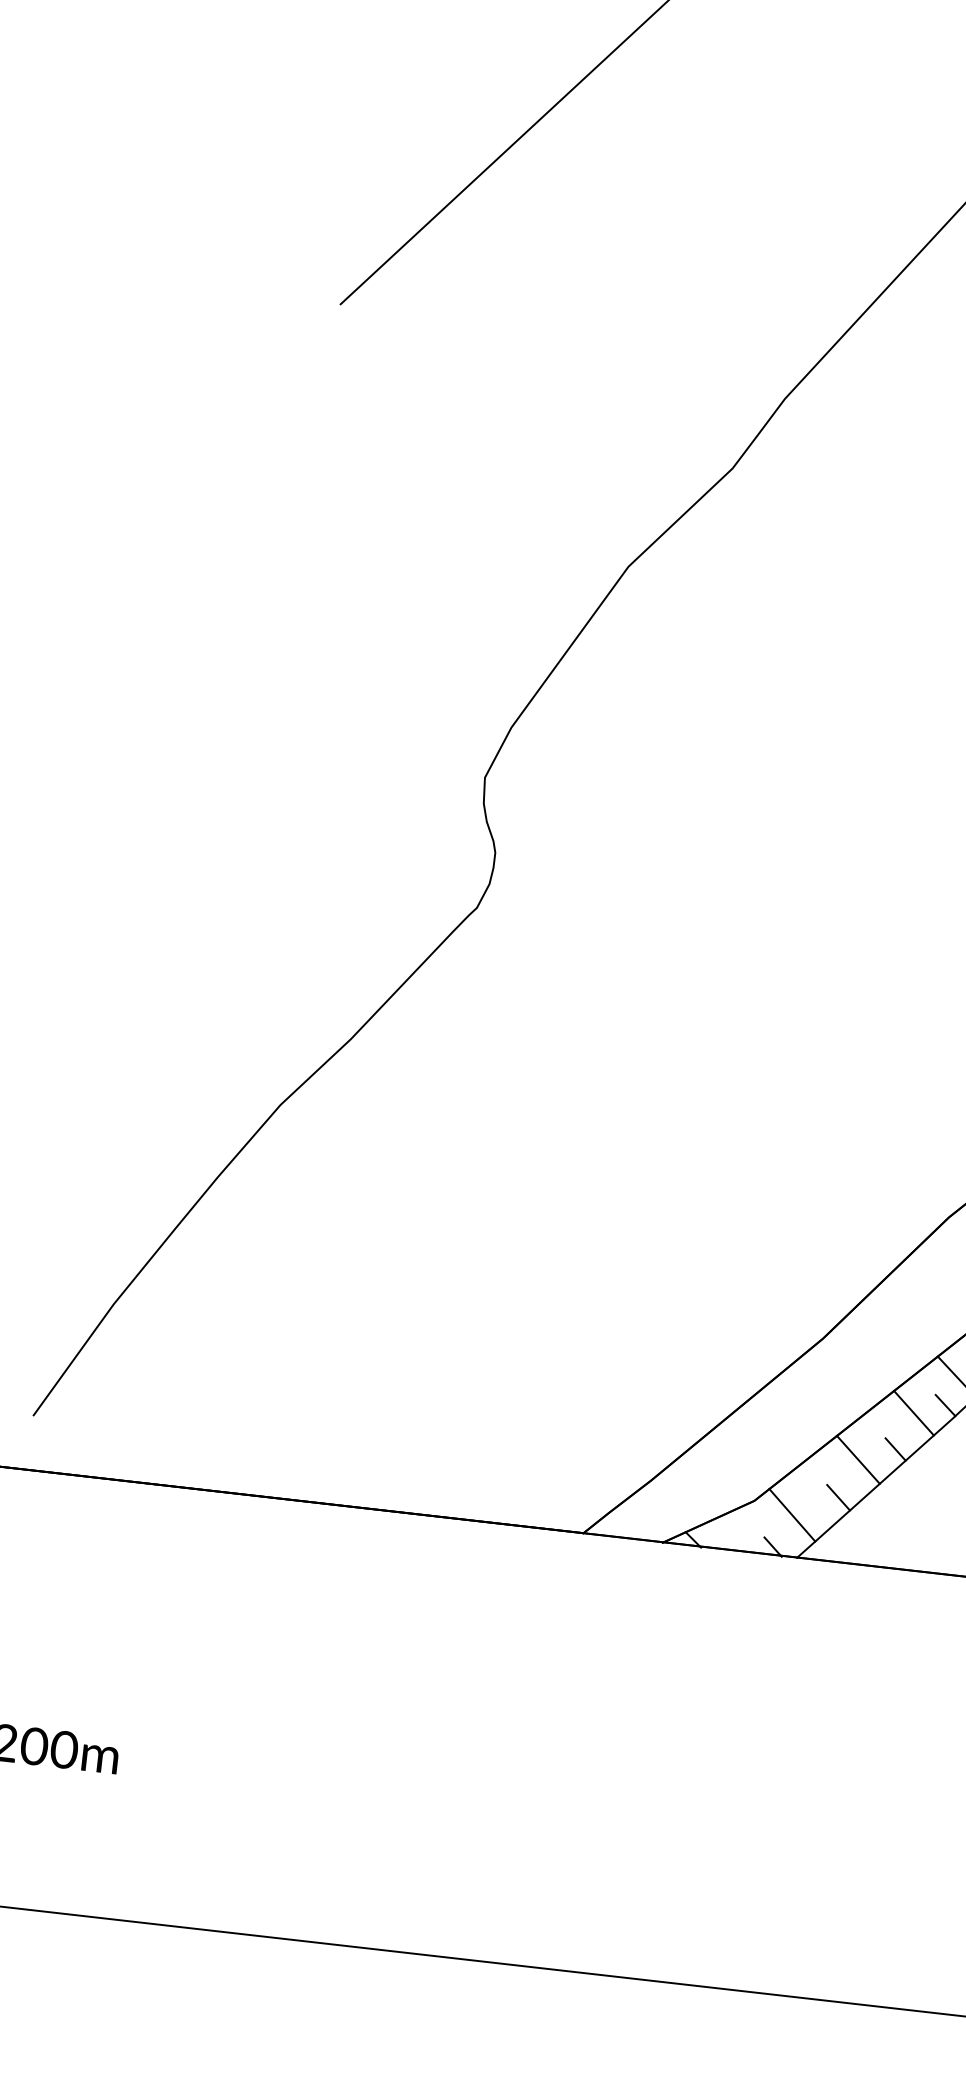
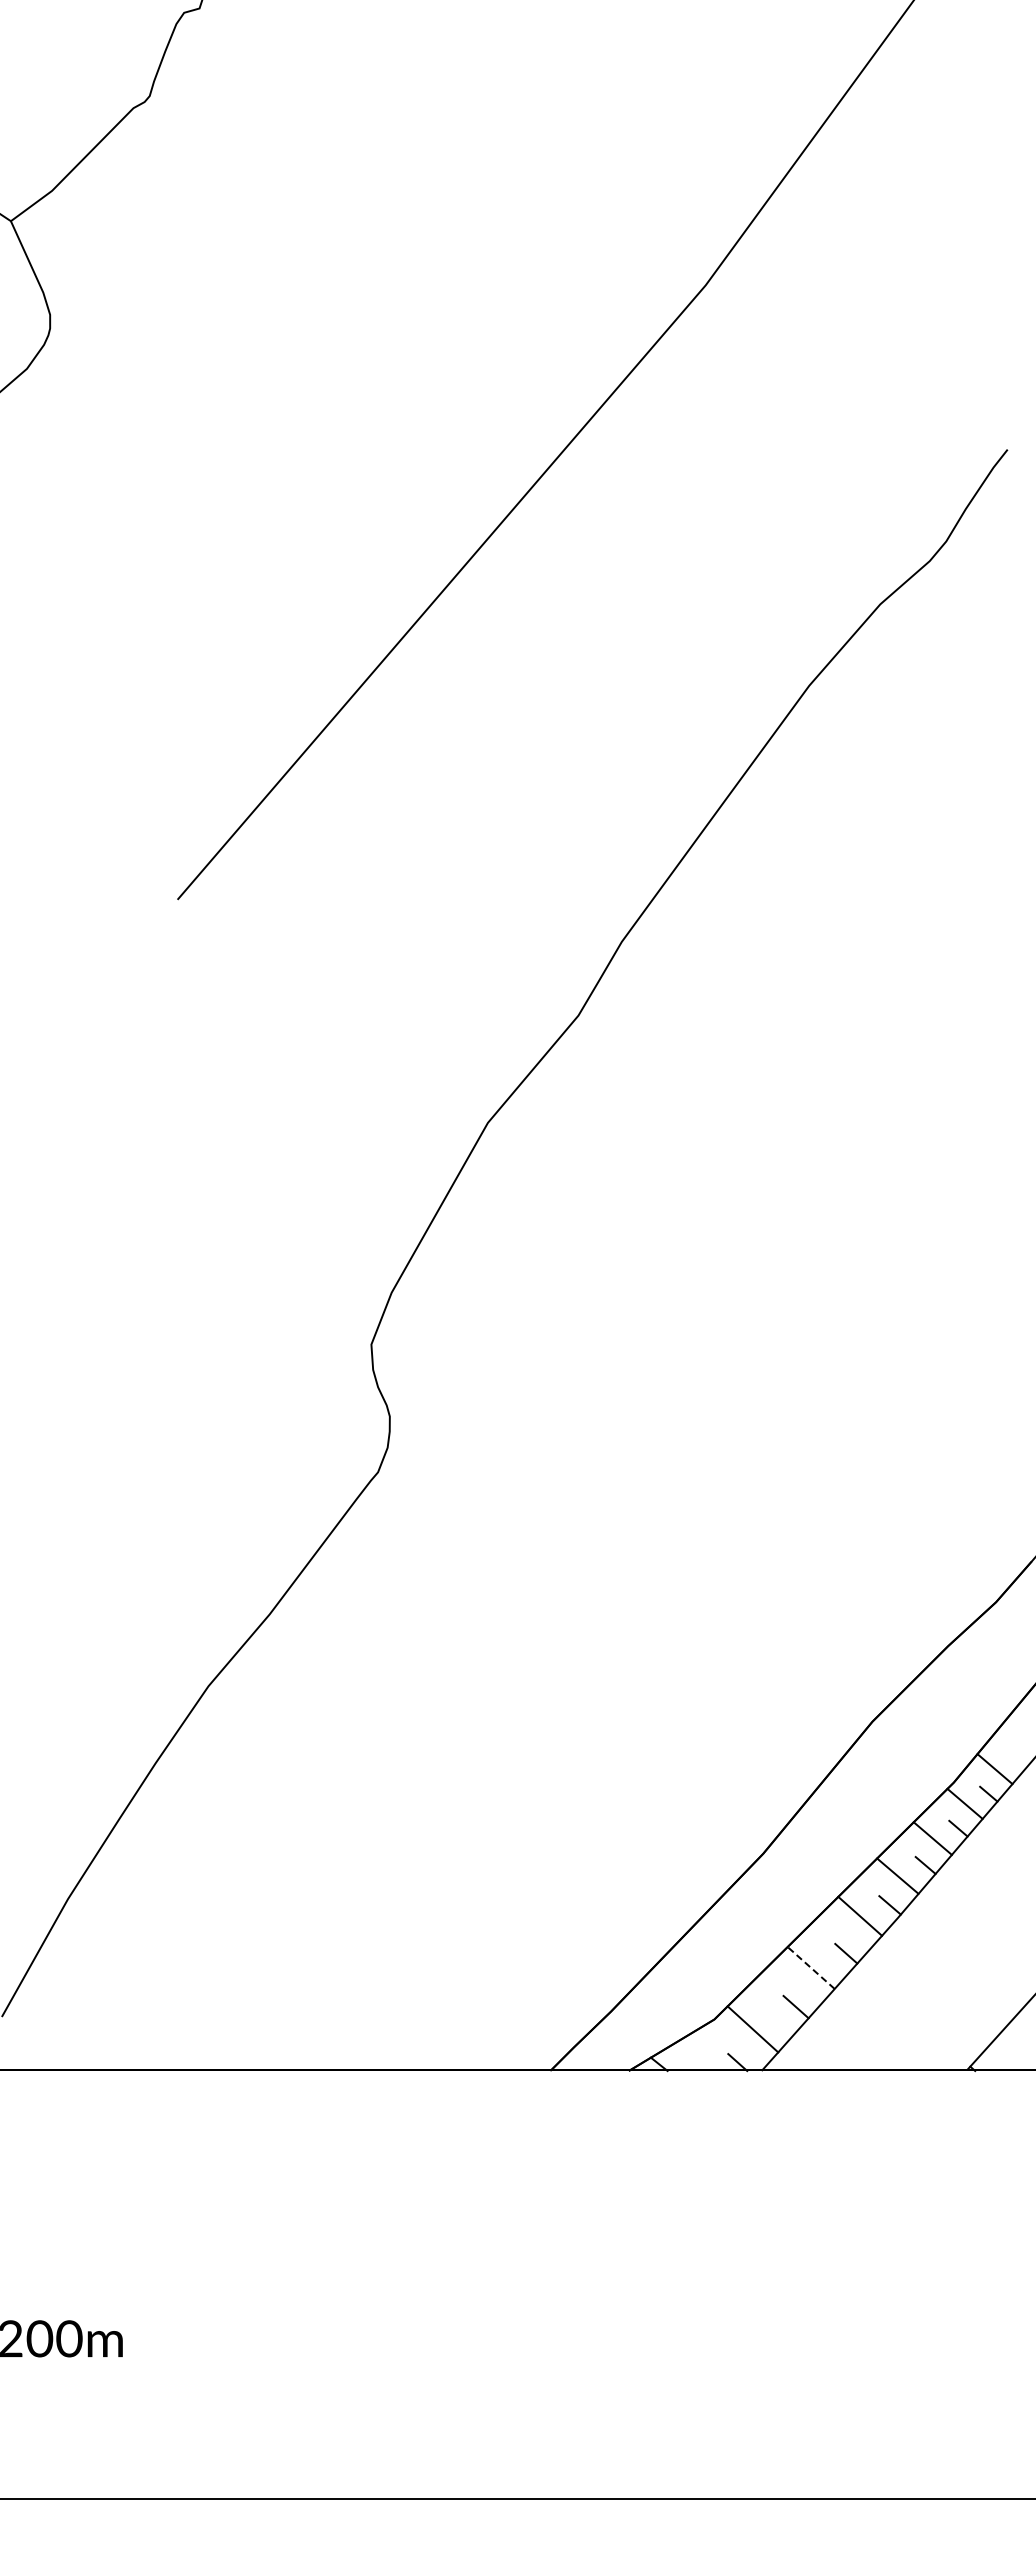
line: (858, 1460) -> (811, 1968), solid -> dashed

